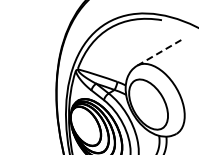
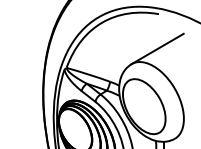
line: (161, 51) -> (158, 48), dashed -> solid

